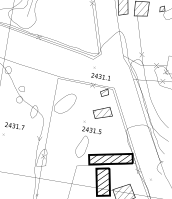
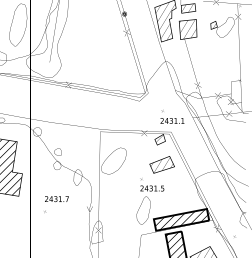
text: (101, 73) -> (172, 116), moved

